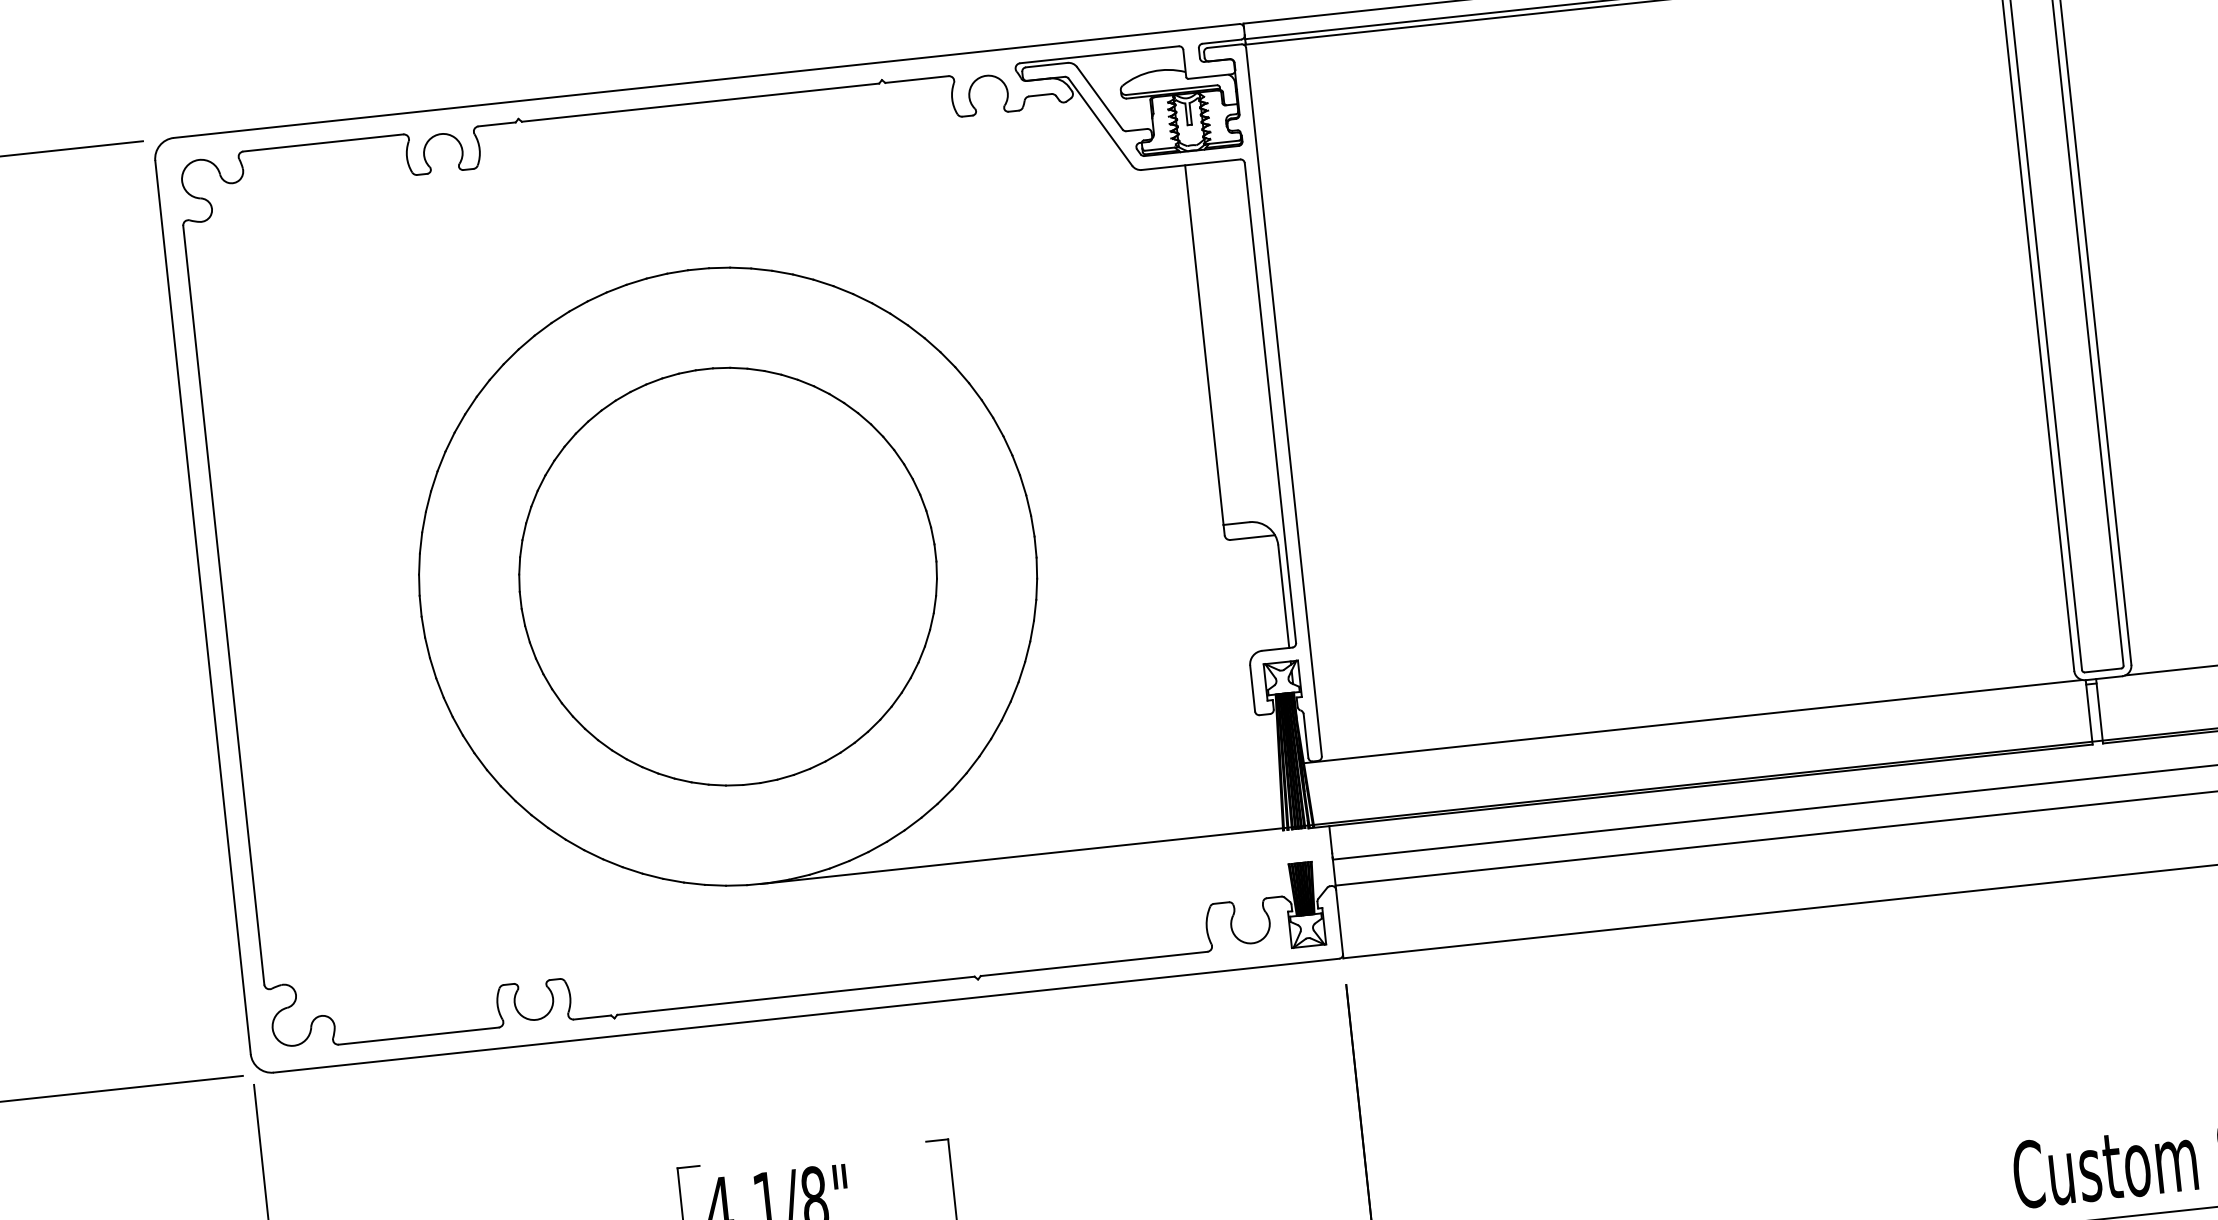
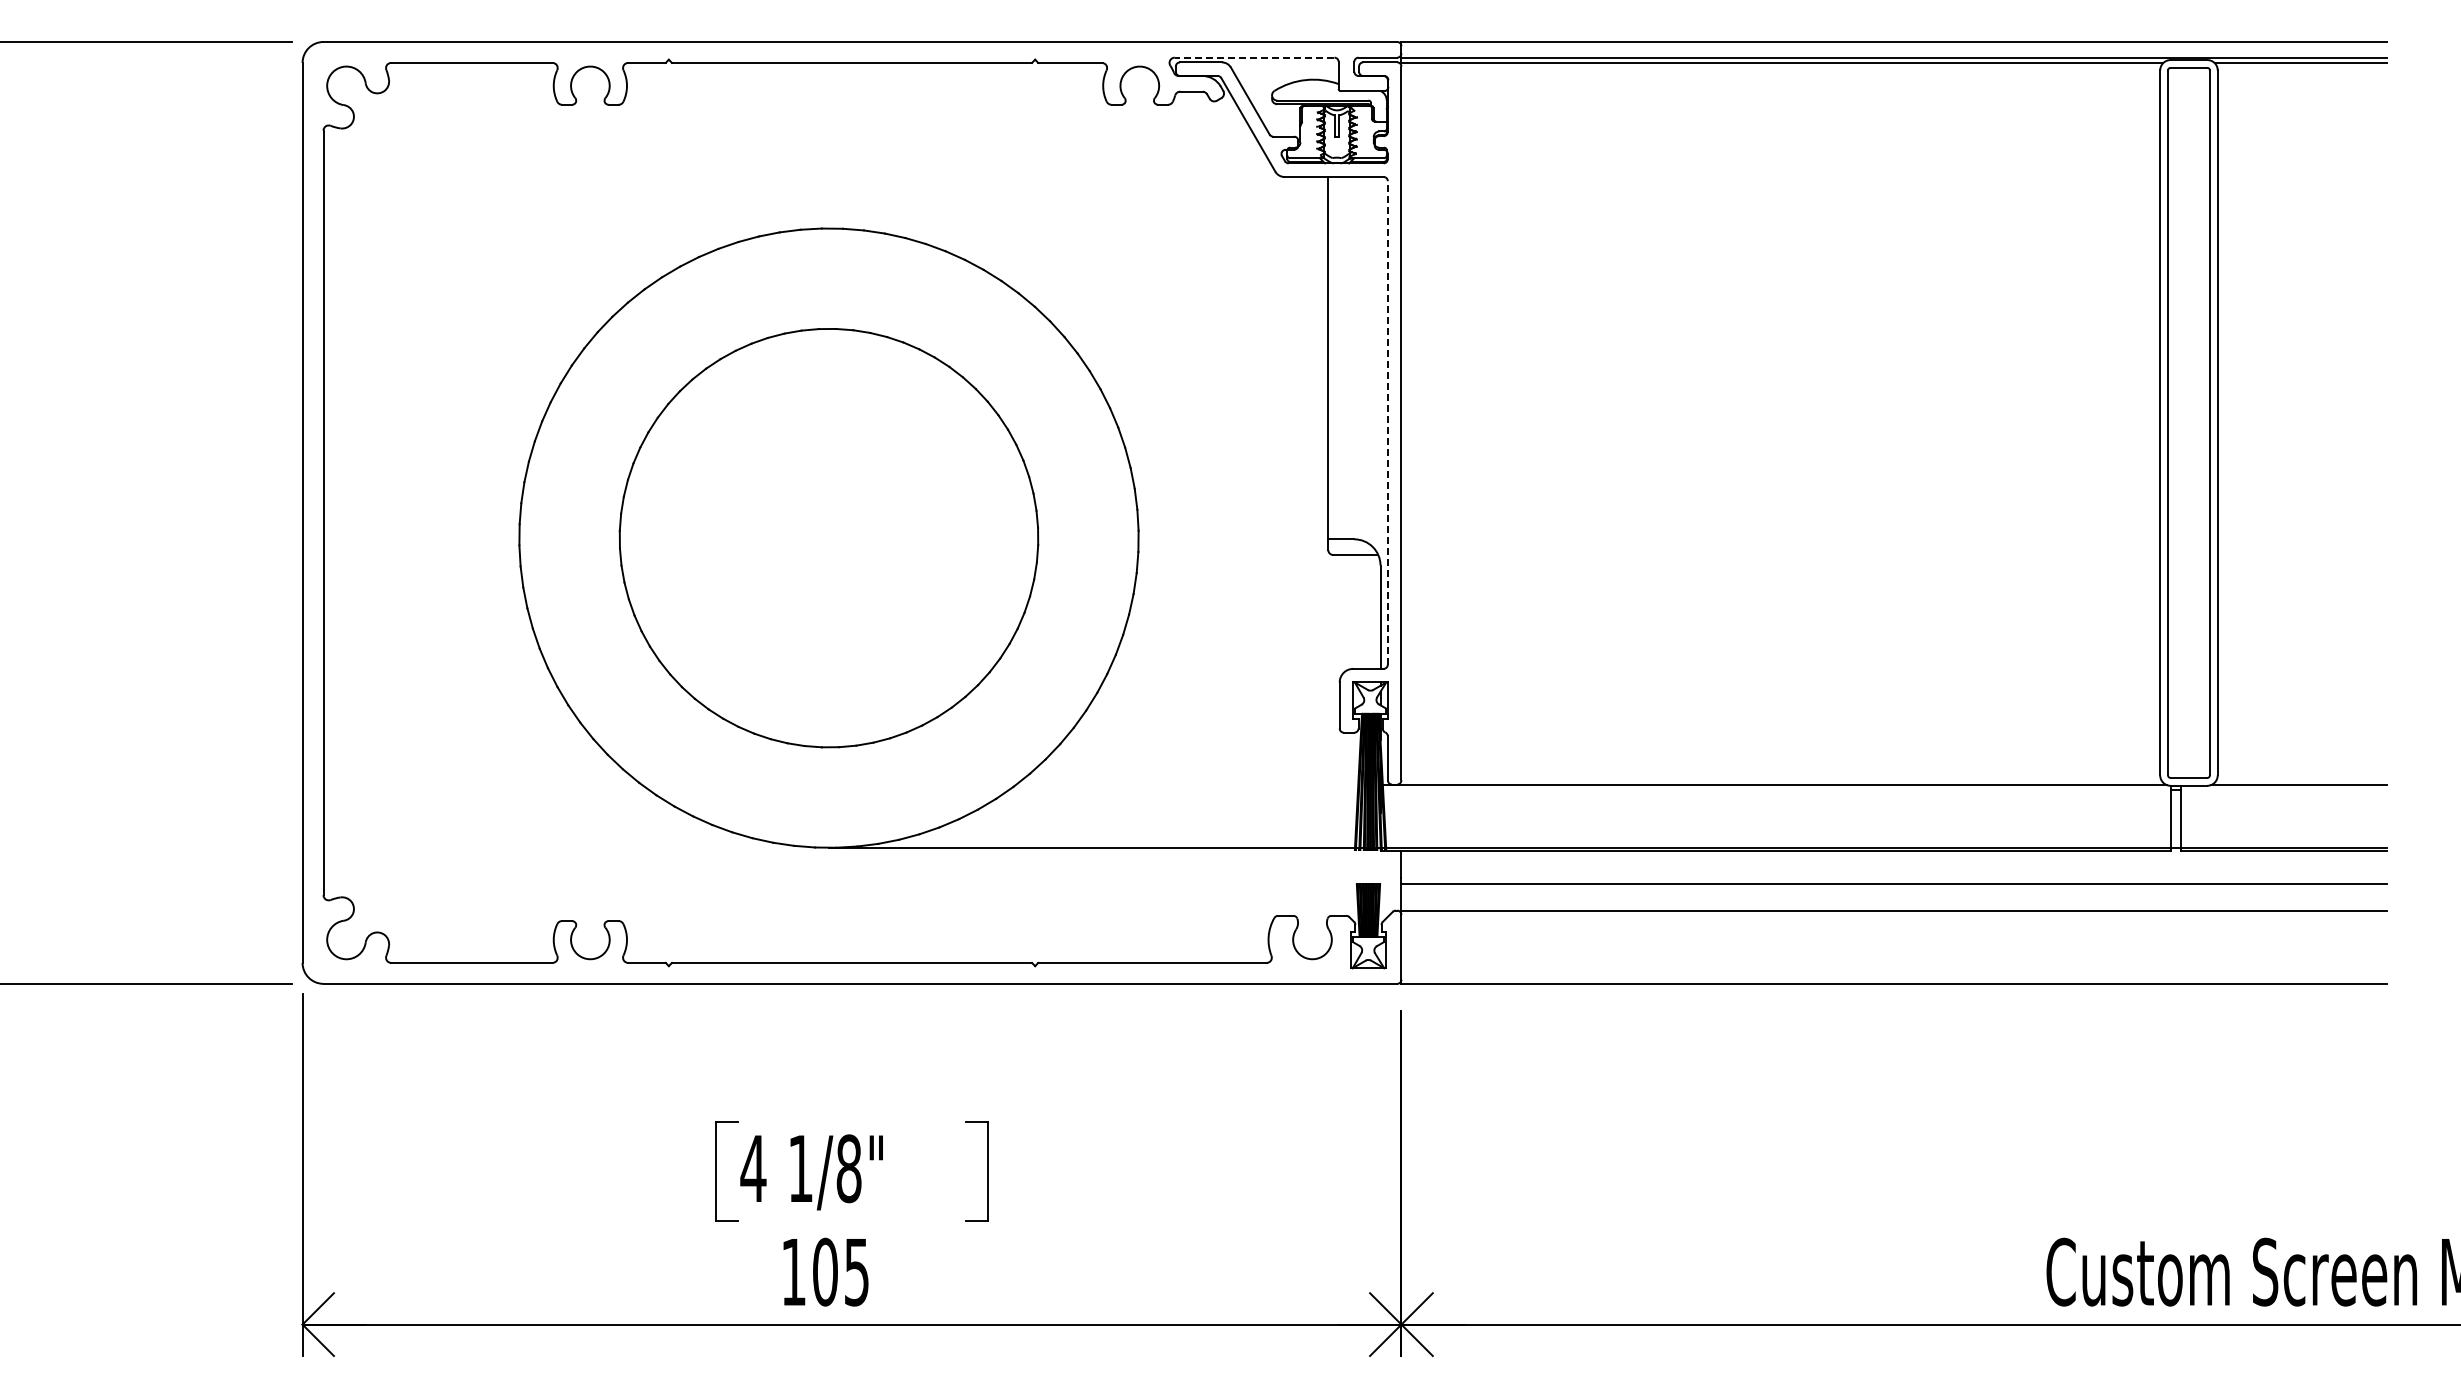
line: (1099, 54) -> (1254, 57), solid -> dashed
line: (1270, 402) -> (1387, 422), solid -> dashed

